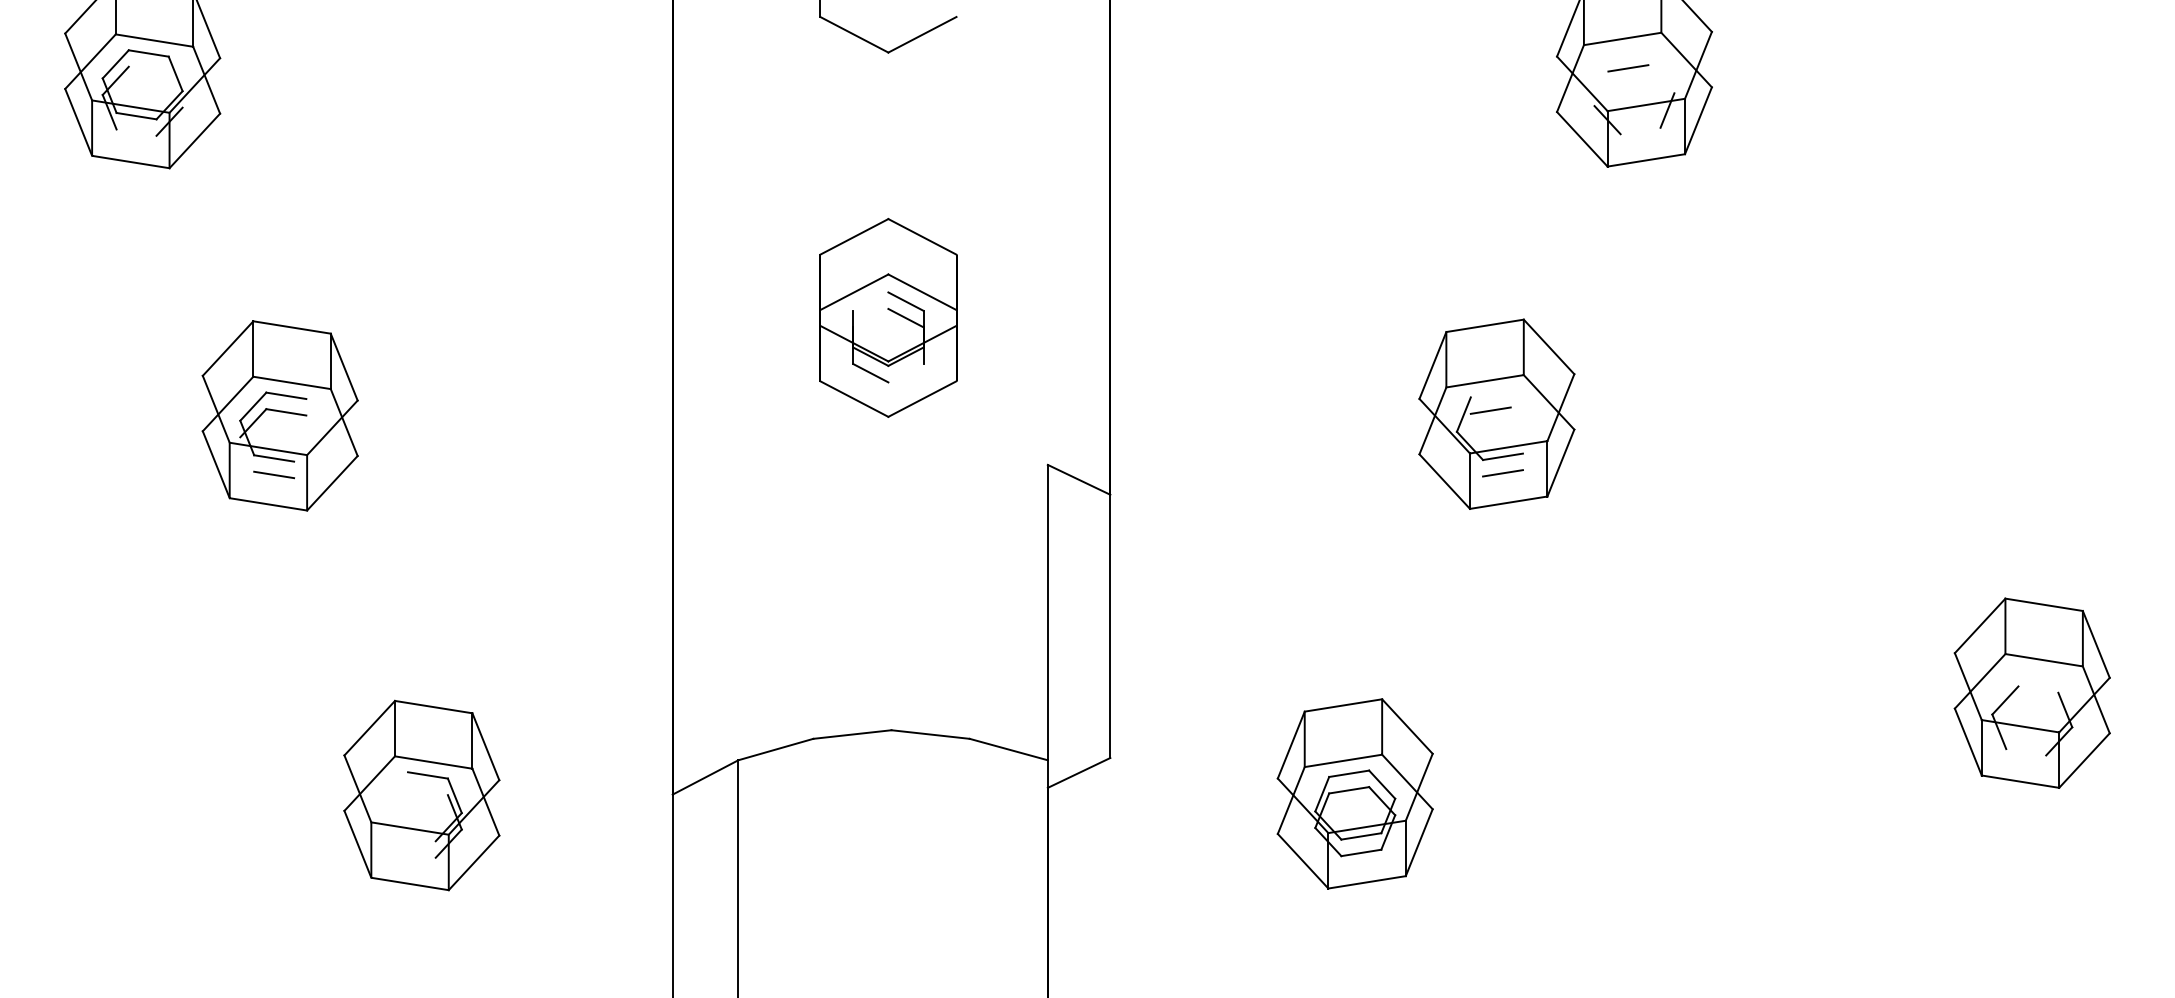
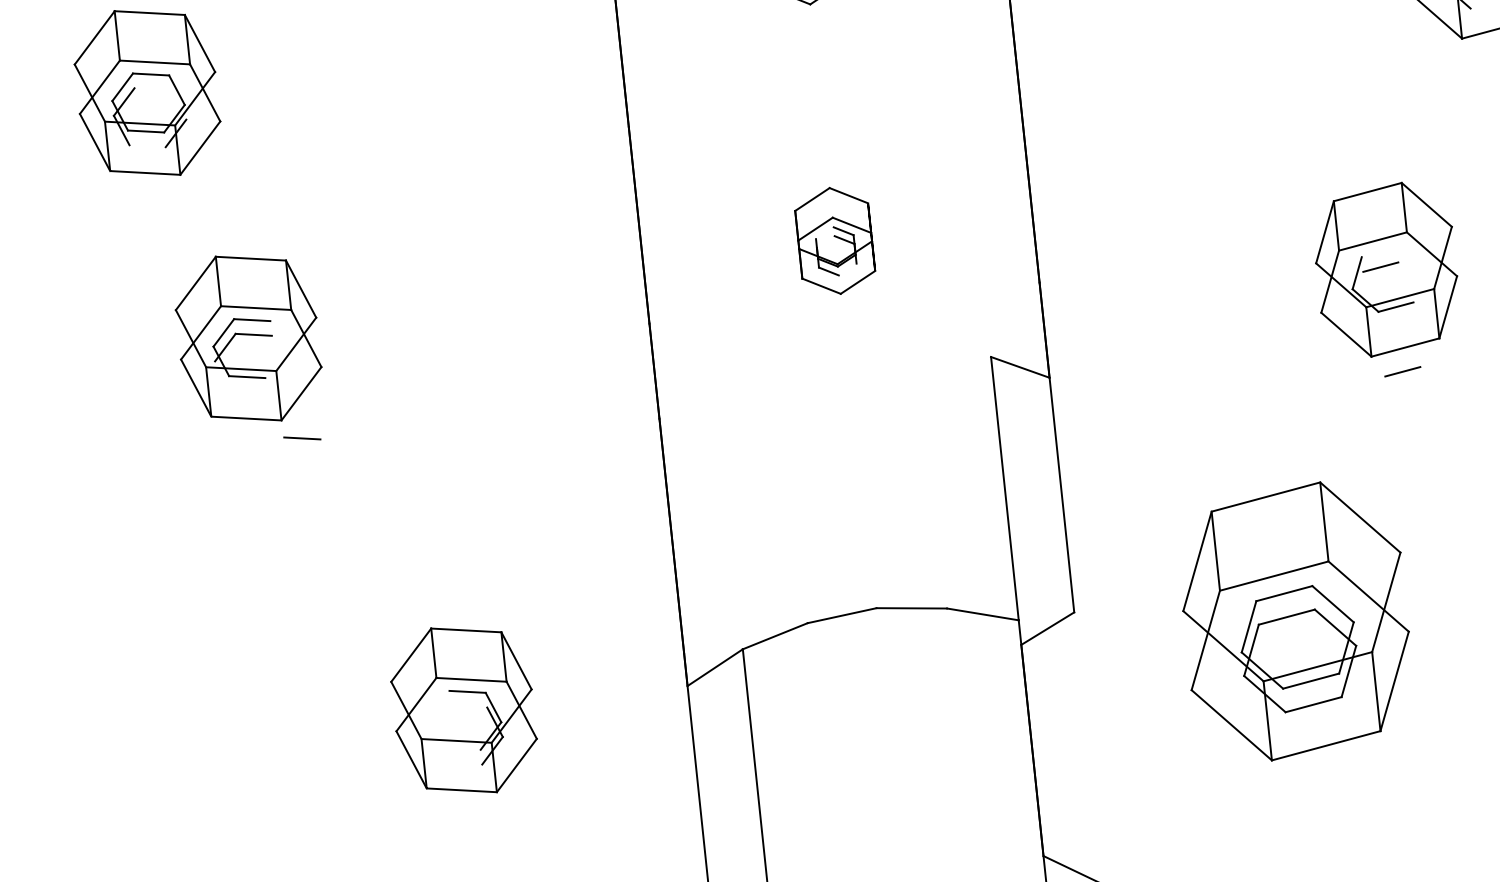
part: (888, 317) -> (835, 240), size x0.6
part: (279, 415) -> (247, 338), moved
line: (1502, 473) -> (1402, 371), moved
part: (1354, 793) -> (1295, 621), size x1.6

